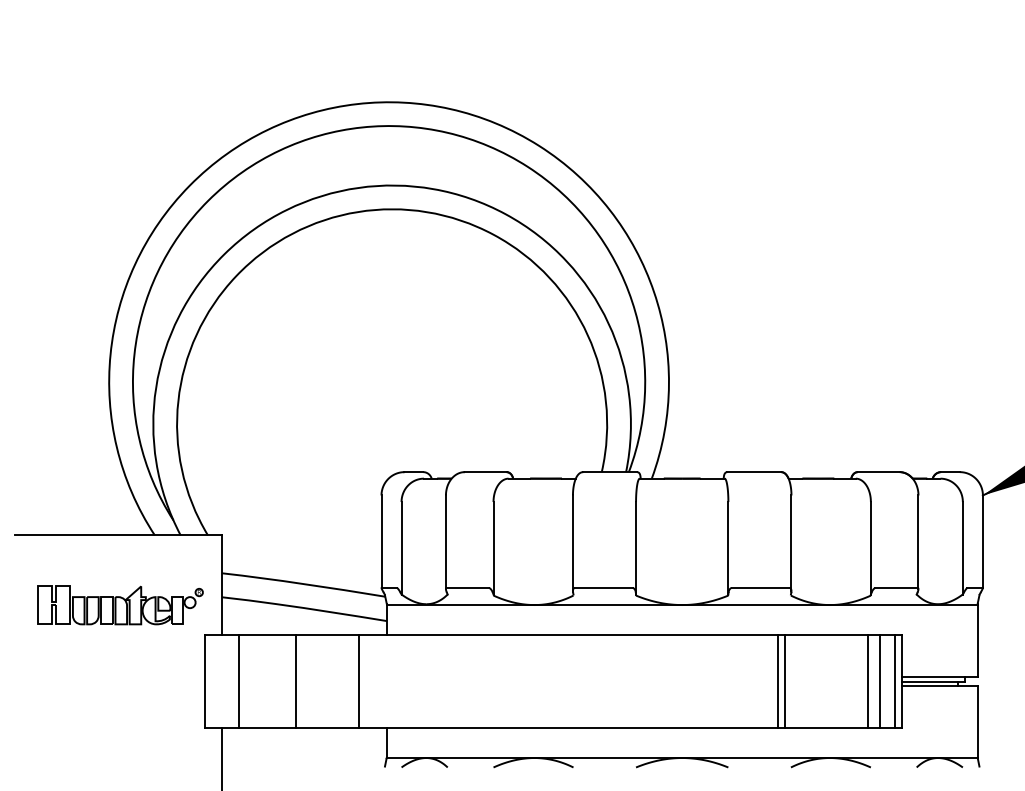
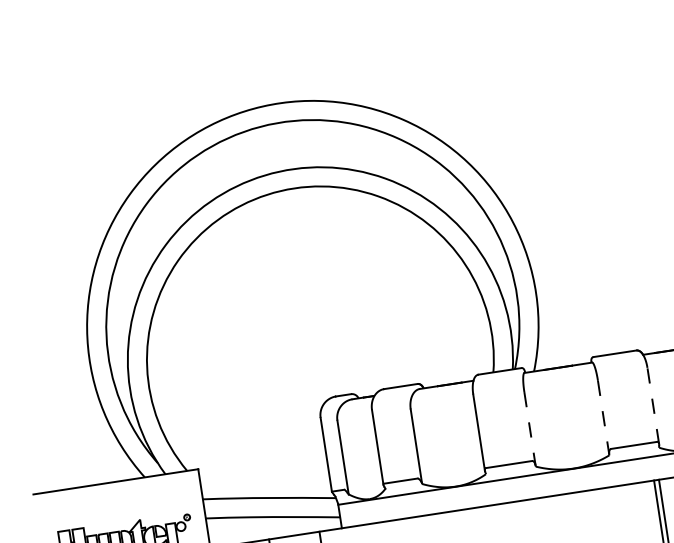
line: (791, 543) -> (653, 406), solid -> dashed
line: (636, 548) -> (530, 429), solid -> dashed
line: (728, 548) -> (603, 417), solid -> dashed

